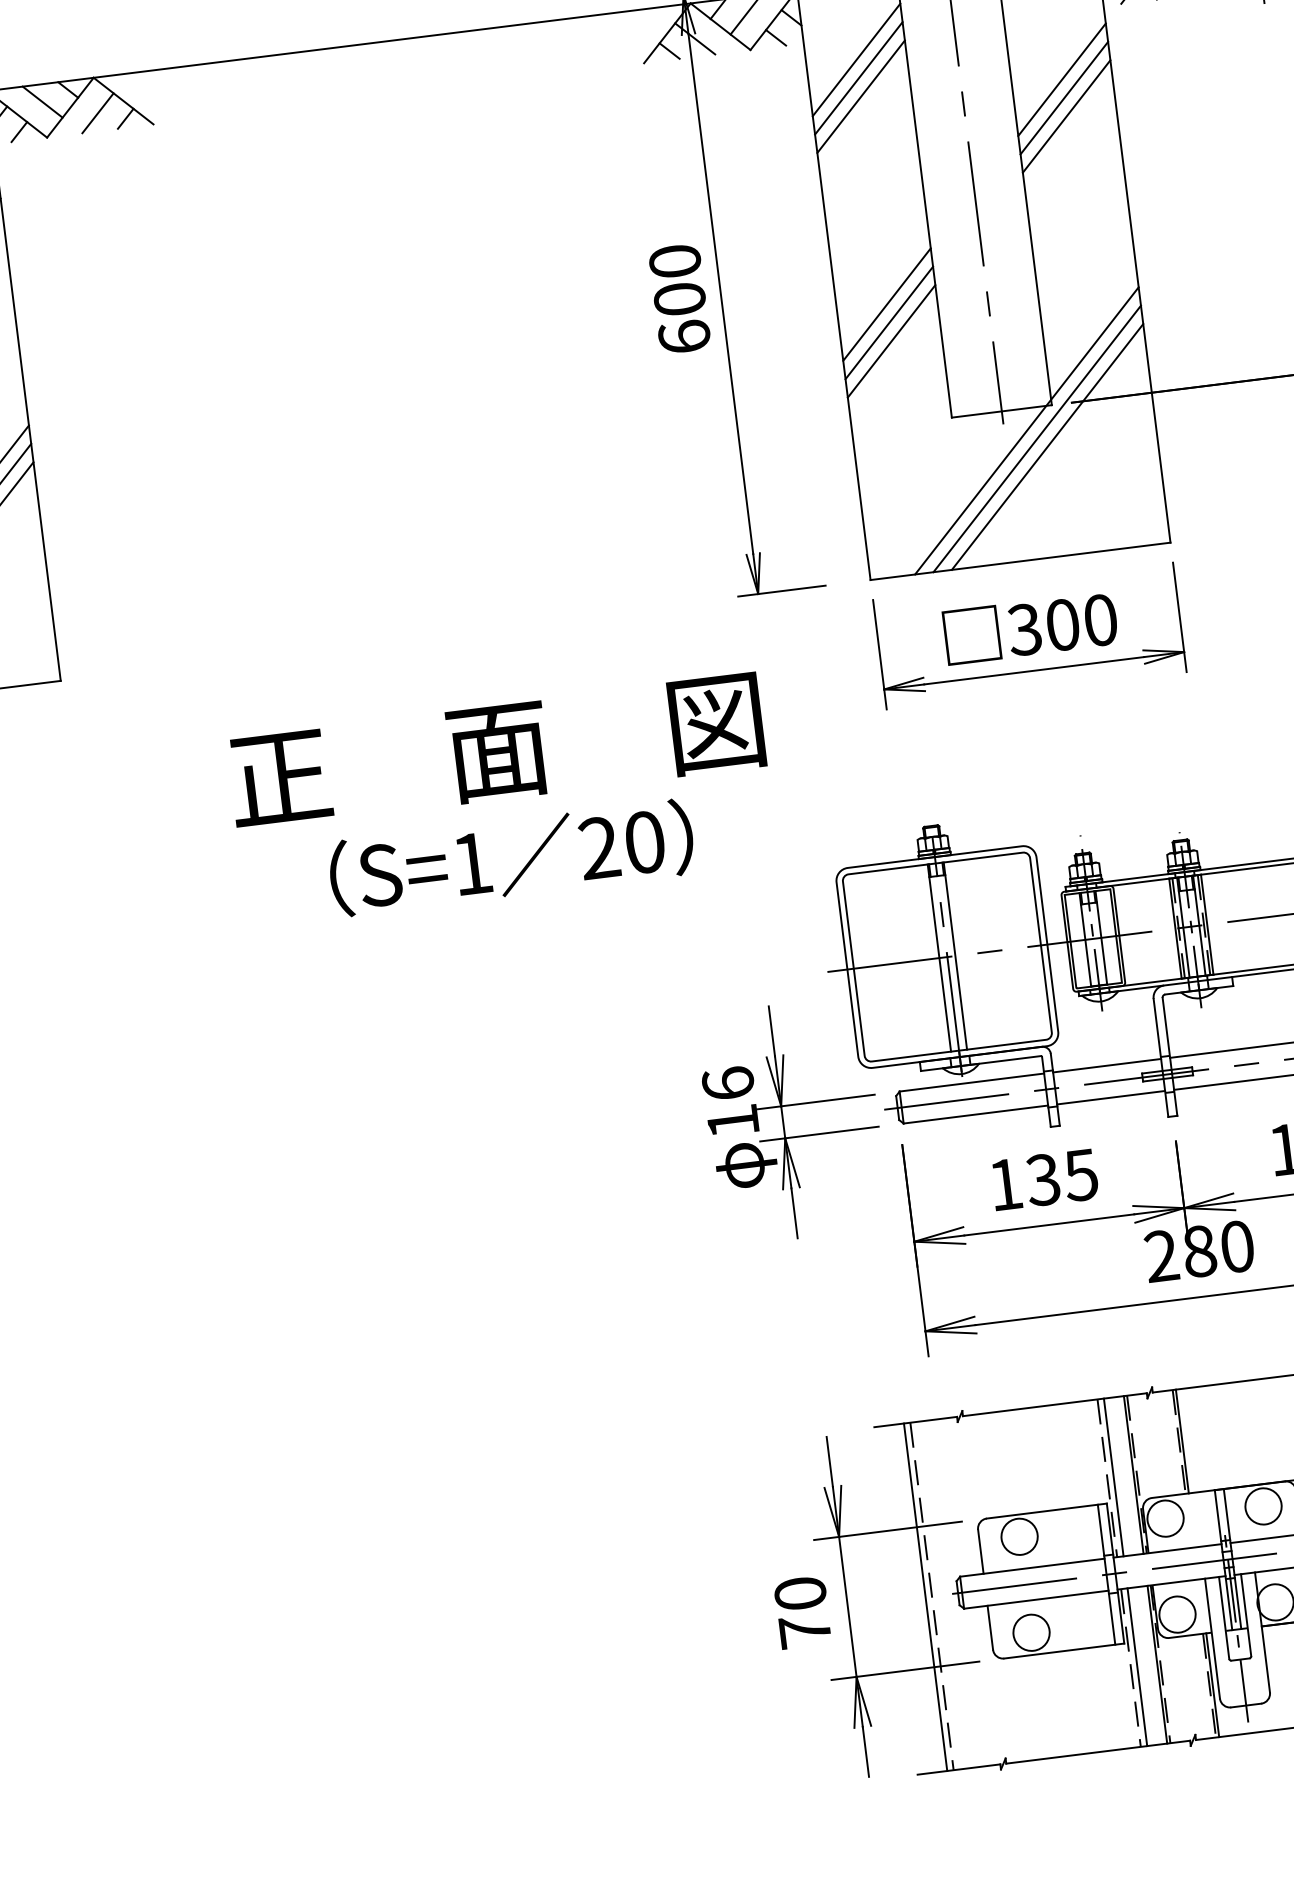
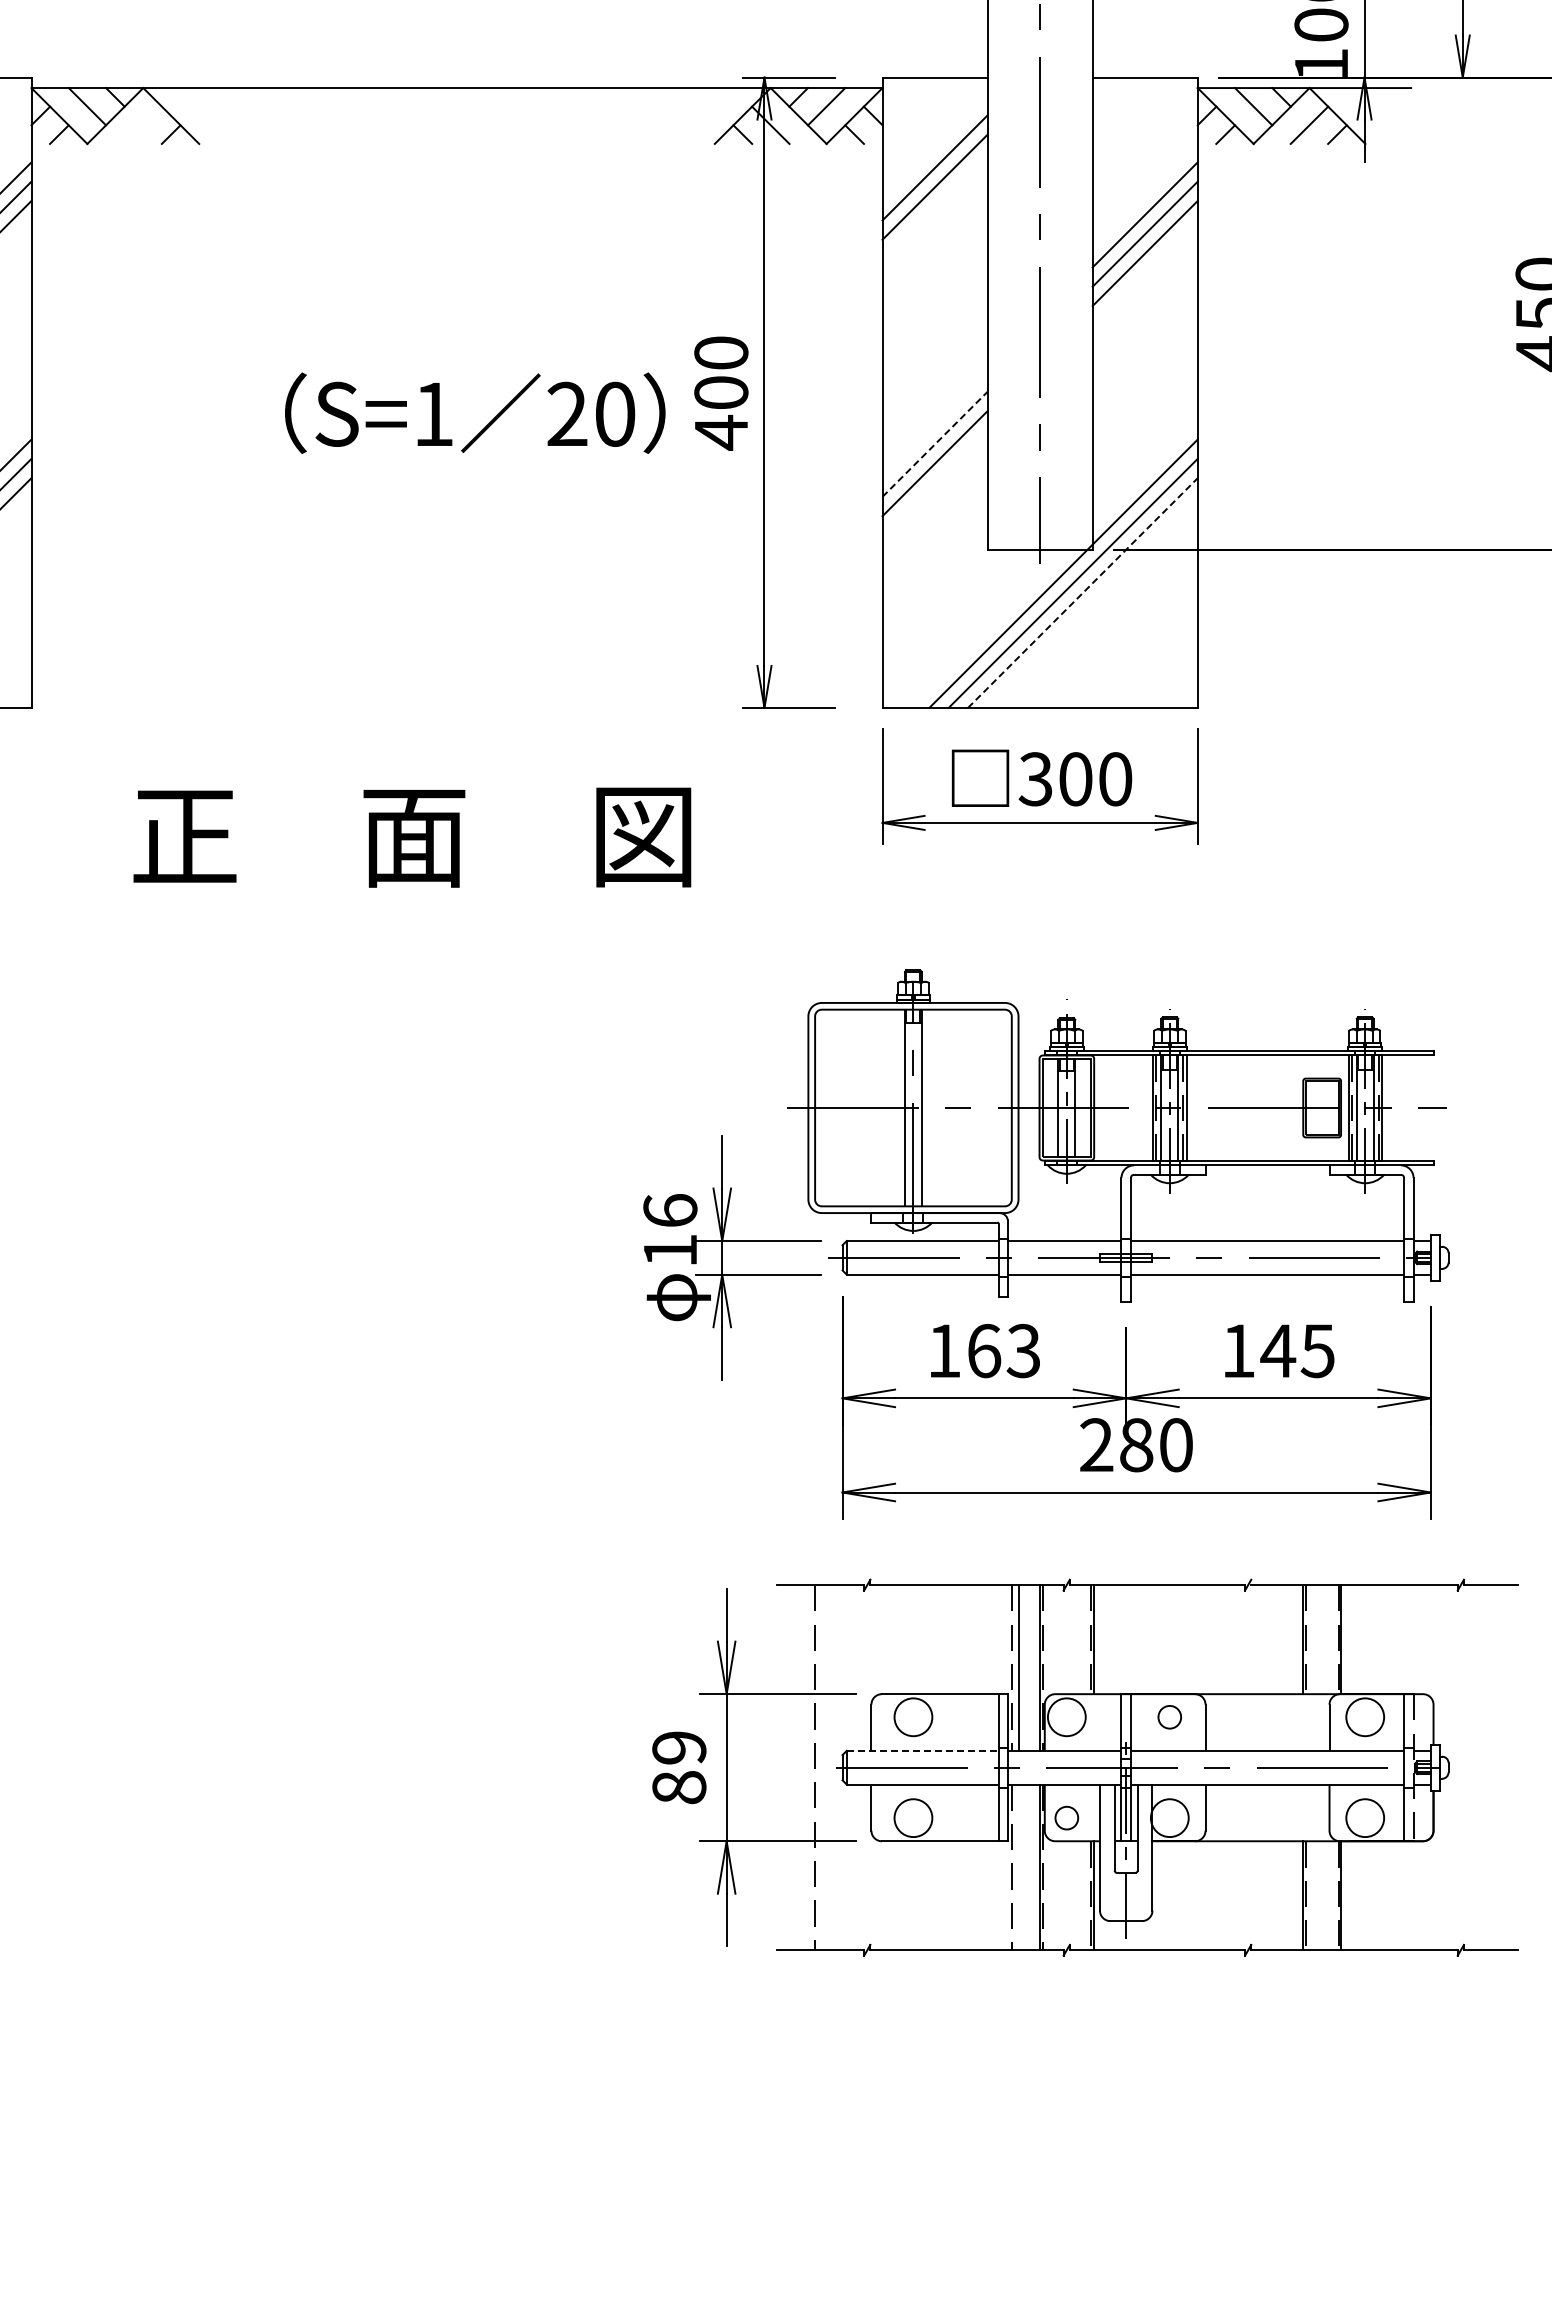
line: (860, 96) -> (934, 206), removed
line: (97, 112) -> (142, 124), removed
line: (886, 304) -> (934, 424), removed
line: (889, 322) -> (935, 443), solid -> dashed
text: (684, 337) -> (721, 432), 600 -> 400
line: (1048, 446) -> (1083, 592), solid -> dashed
text: (496, 751) -> (412, 837), moved
text: (511, 857) -> (475, 412), moved
text: (1061, 1177) -> (1003, 1350), 135 -> 163
circle: (1263, 1506) -> (1169, 1717), size x0.6
line: (1032, 1567) -> (922, 1750), solid -> dashed
line: (925, 1597) -> (808, 1767), removed
text: (802, 1612) -> (679, 1767), 70 -> 89
circle: (1177, 1614) -> (1066, 1818), size x0.6
line: (1137, 1667) -> (1018, 1867), removed

